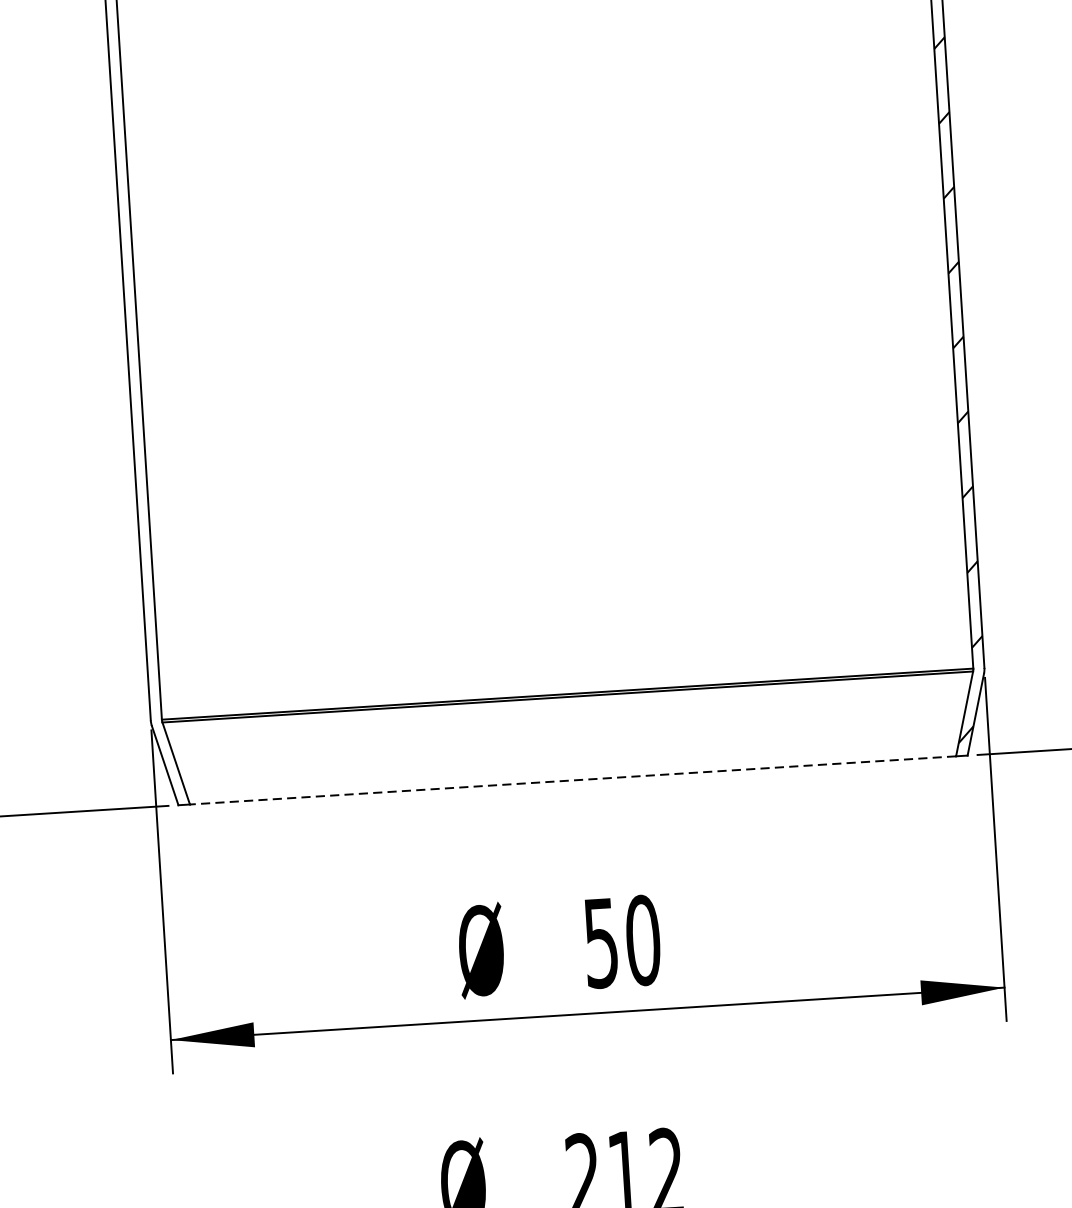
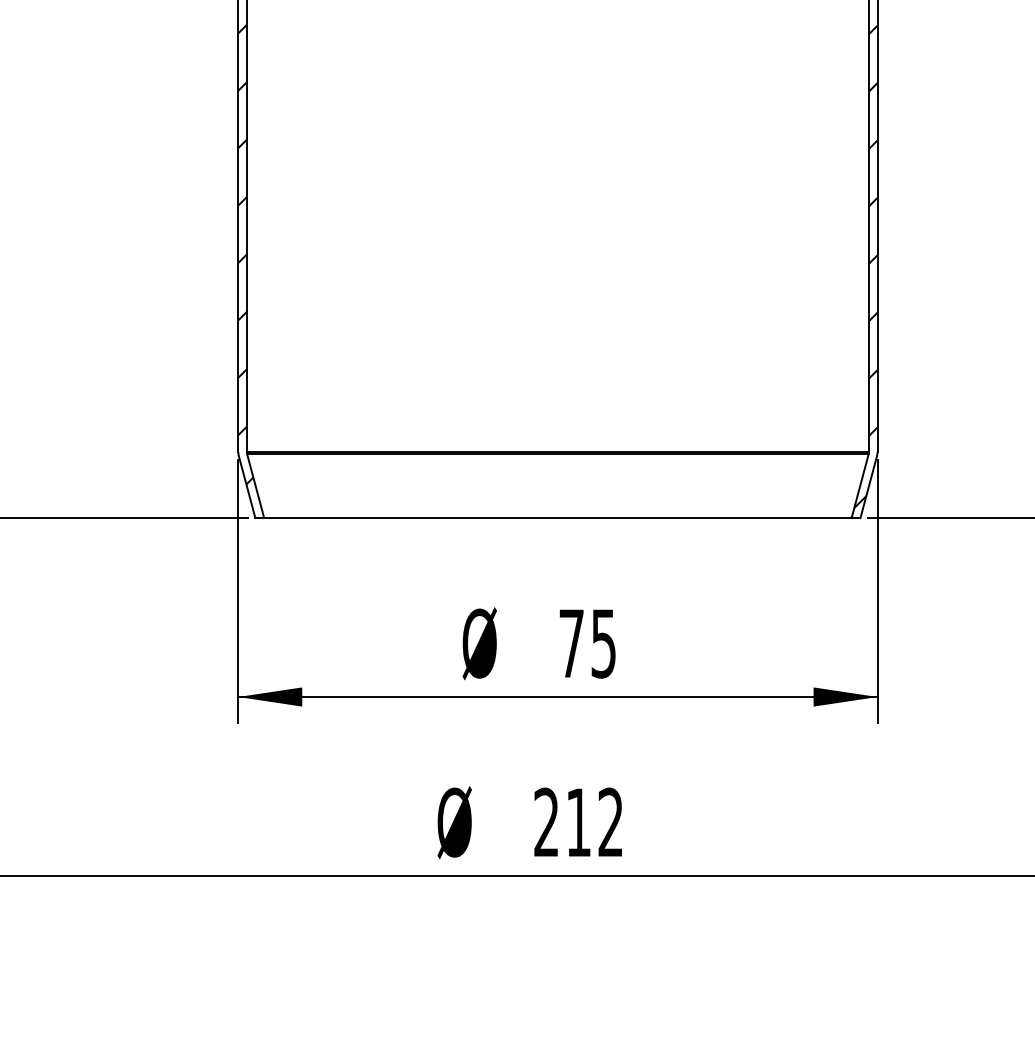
hatch: (143, 462) -> (245, 254), added
line: (572, 781) -> (557, 518), dashed -> solid
text: (621, 941) -> (587, 643), 50 -> 75

